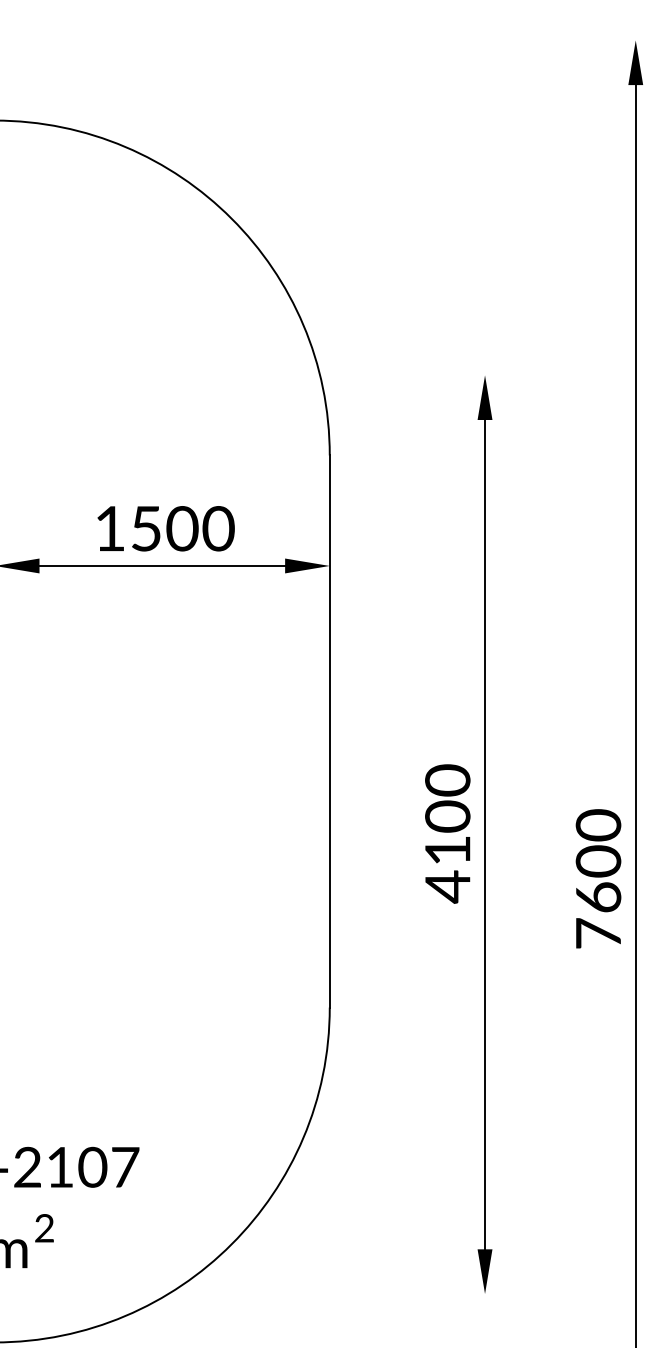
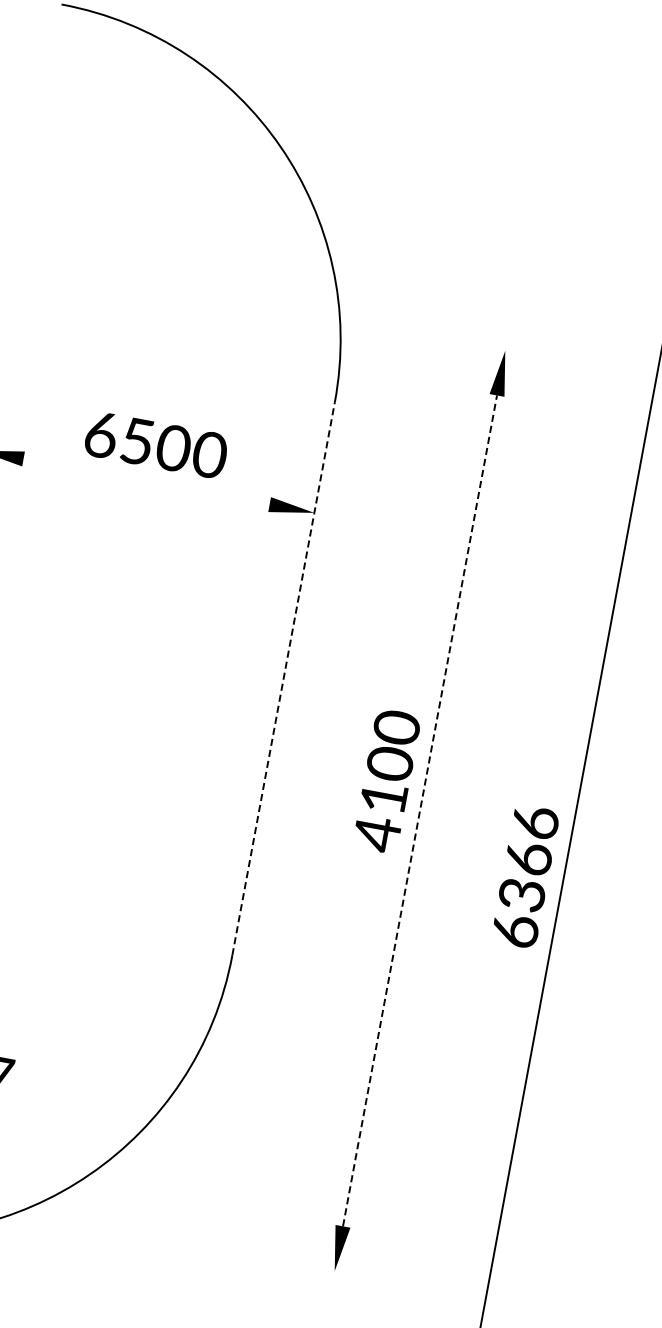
text: (110, 528) -> (101, 434), 1500 -> 6500
line: (162, 565) -> (146, 481), removed
line: (329, 731) -> (283, 678), solid -> dashed
text: (447, 833) -> (386, 780), moved
line: (485, 834) -> (420, 810), solid -> dashed
text: (598, 878) -> (525, 875), 7600 -> 6366

